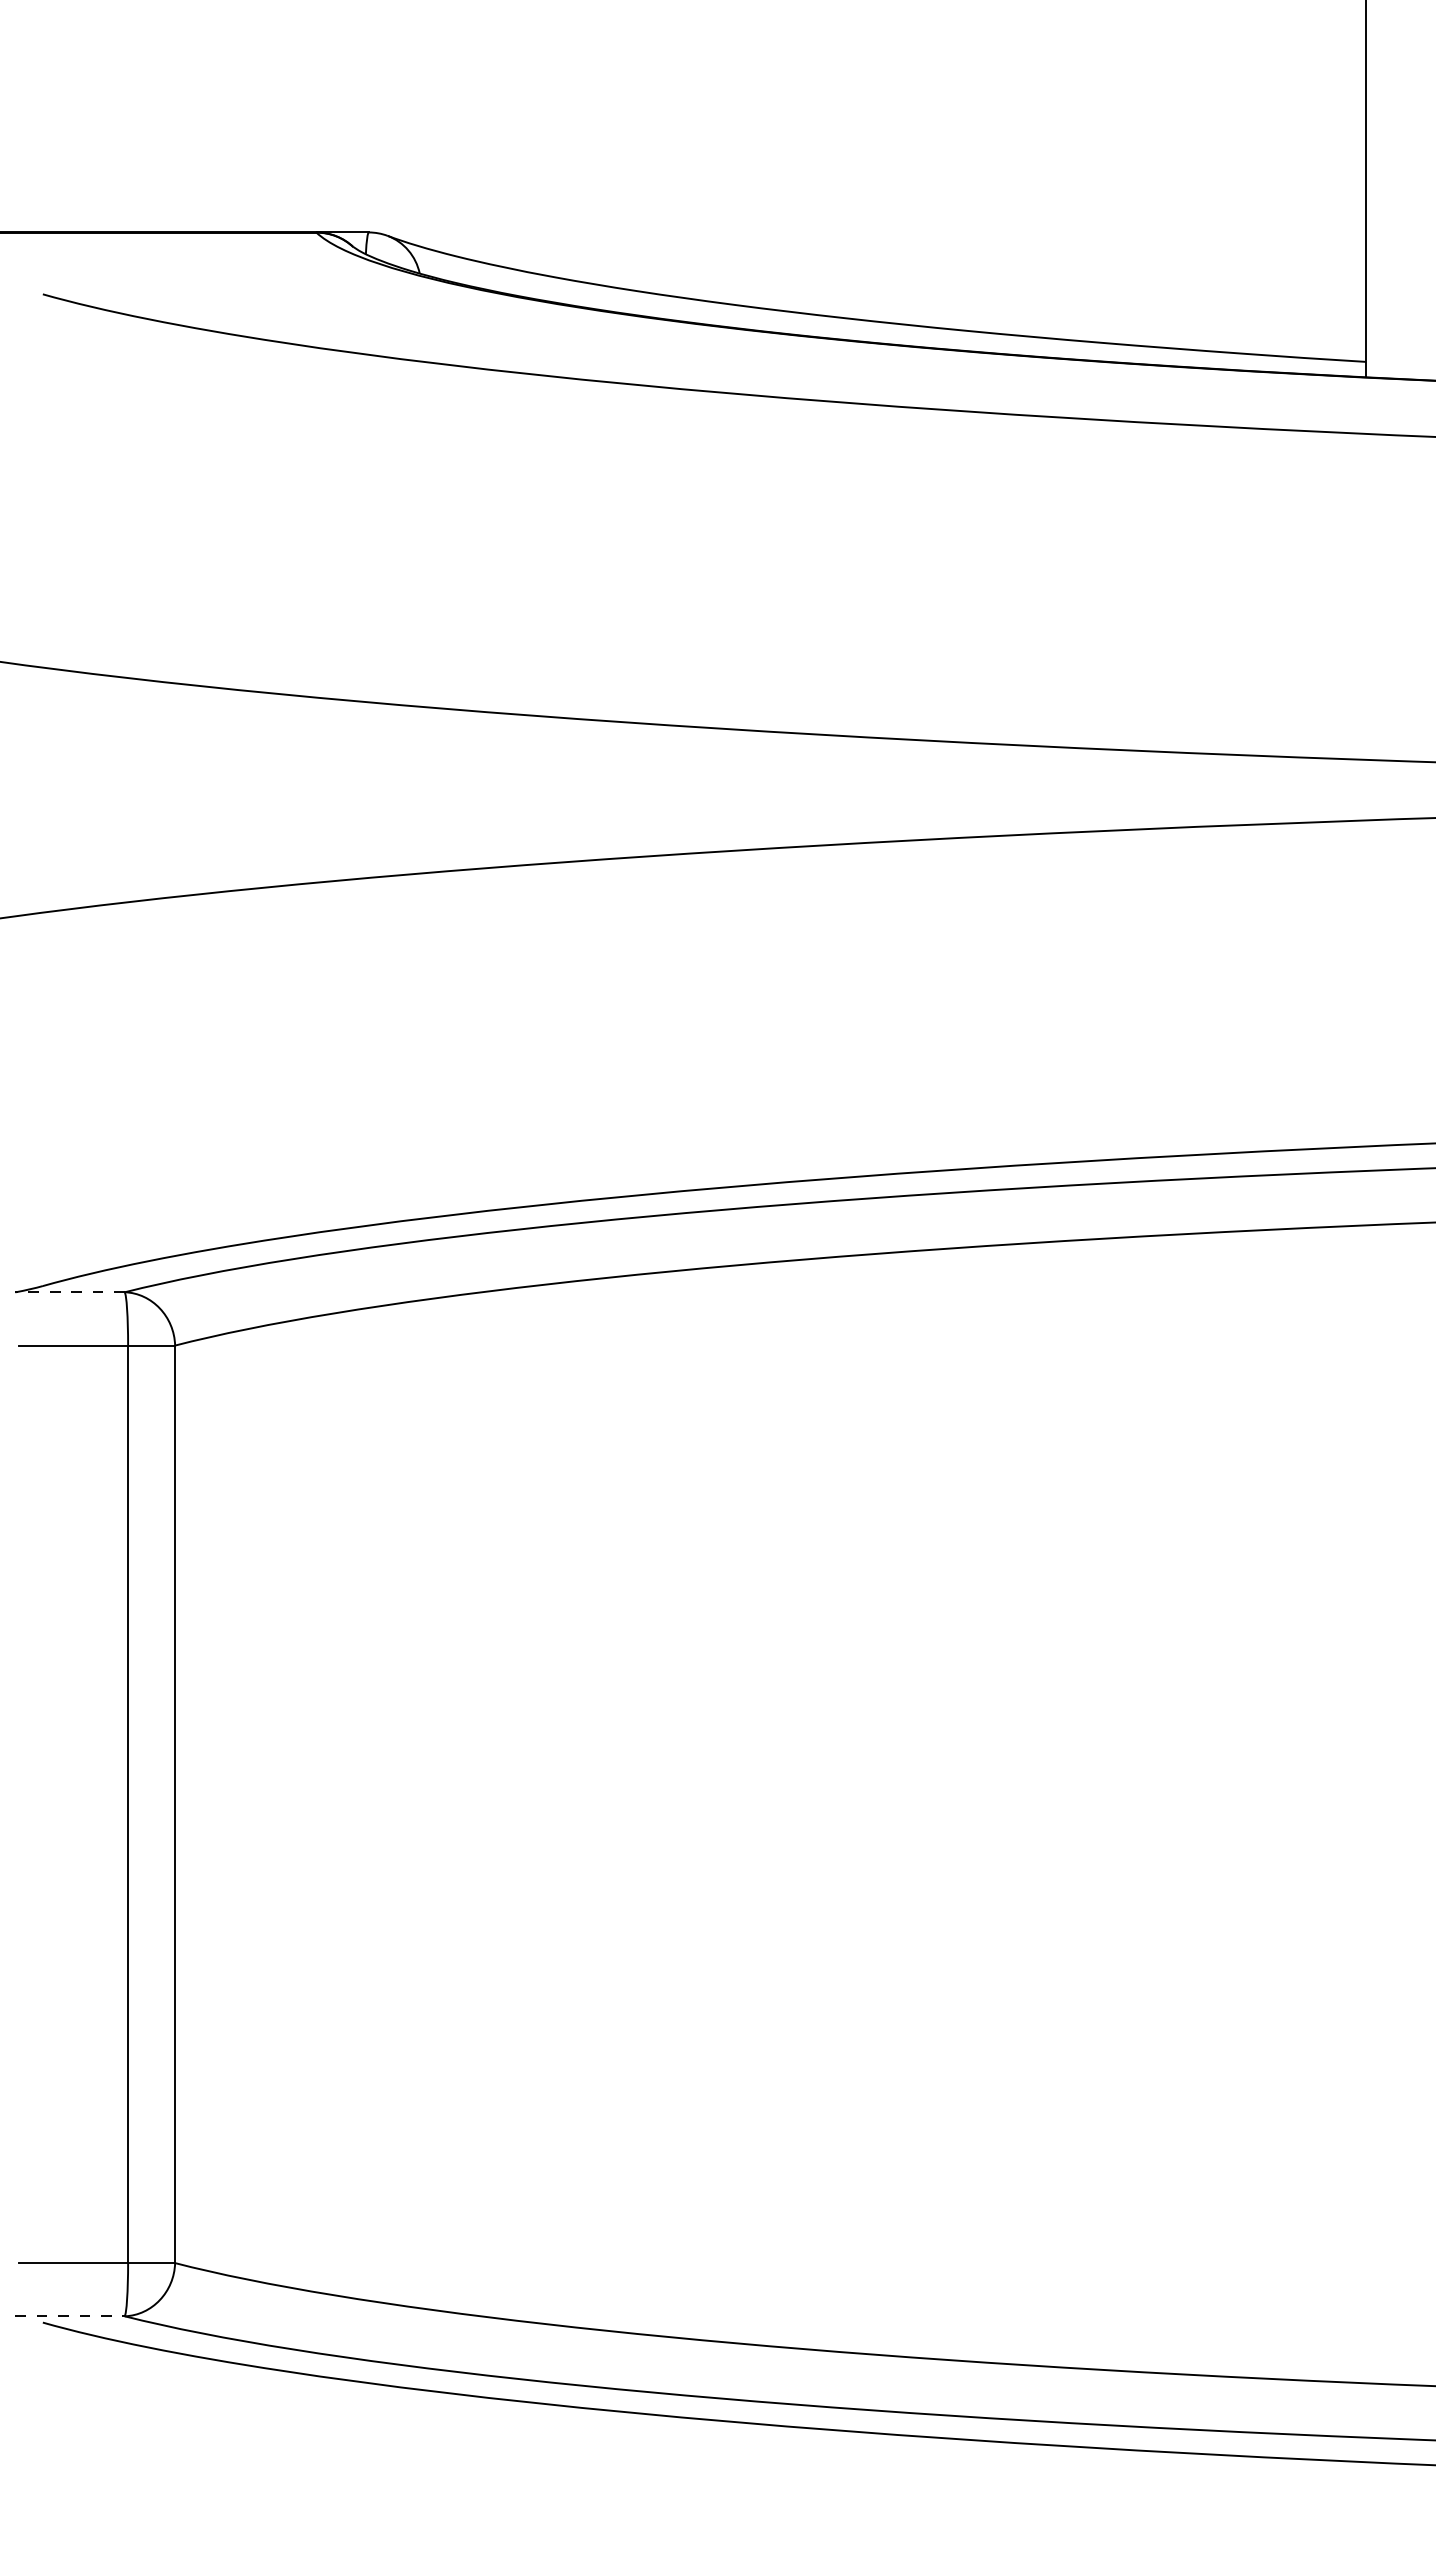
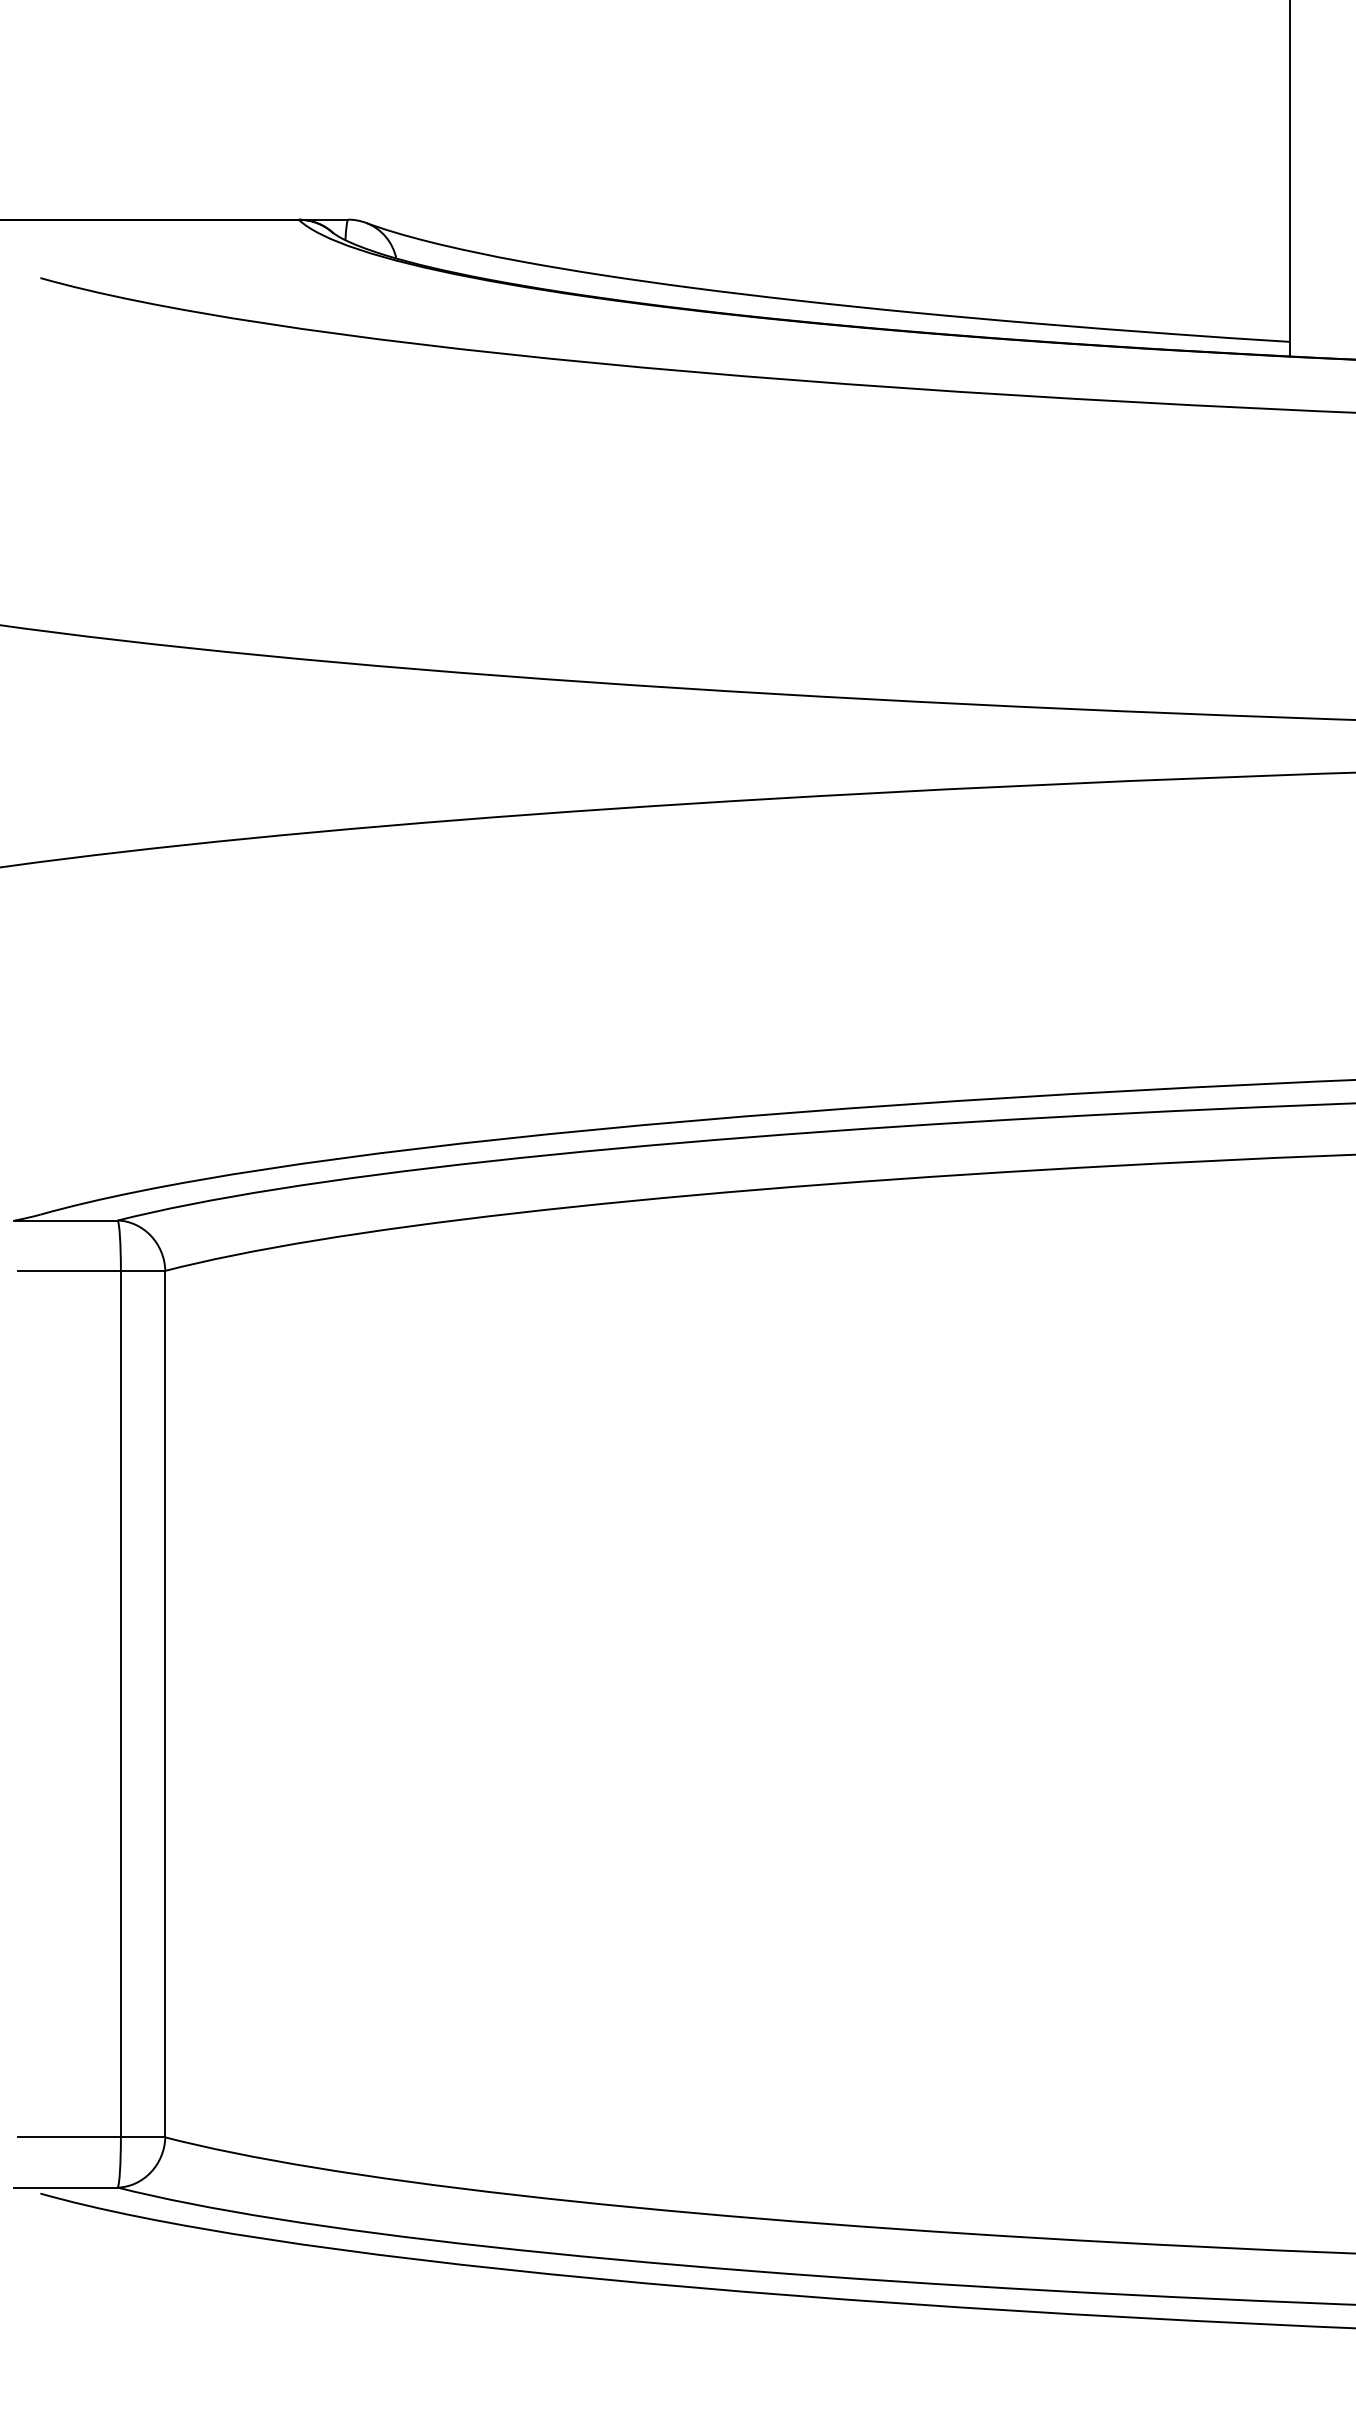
line: (70, 1292) -> (66, 1220), dashed -> solid
line: (70, 2316) -> (66, 2187), dashed -> solid

